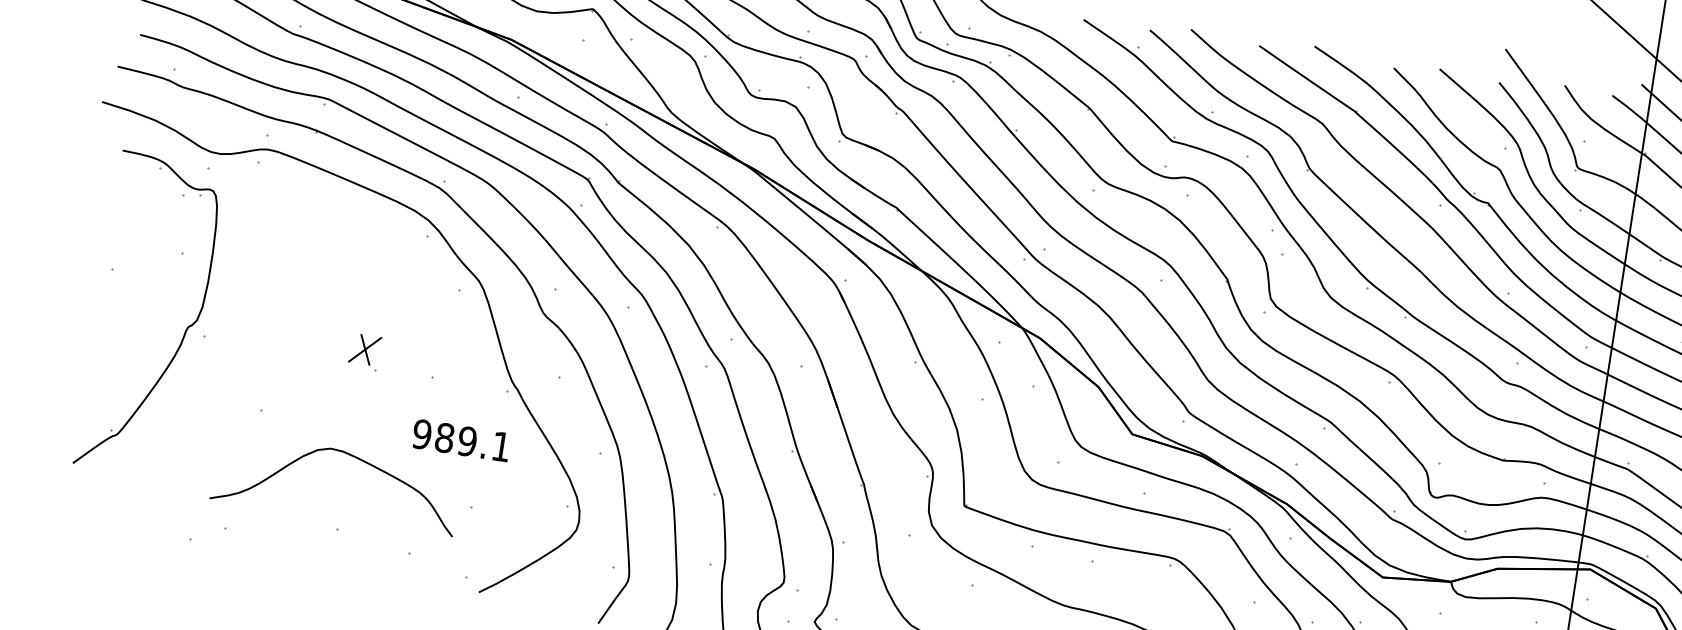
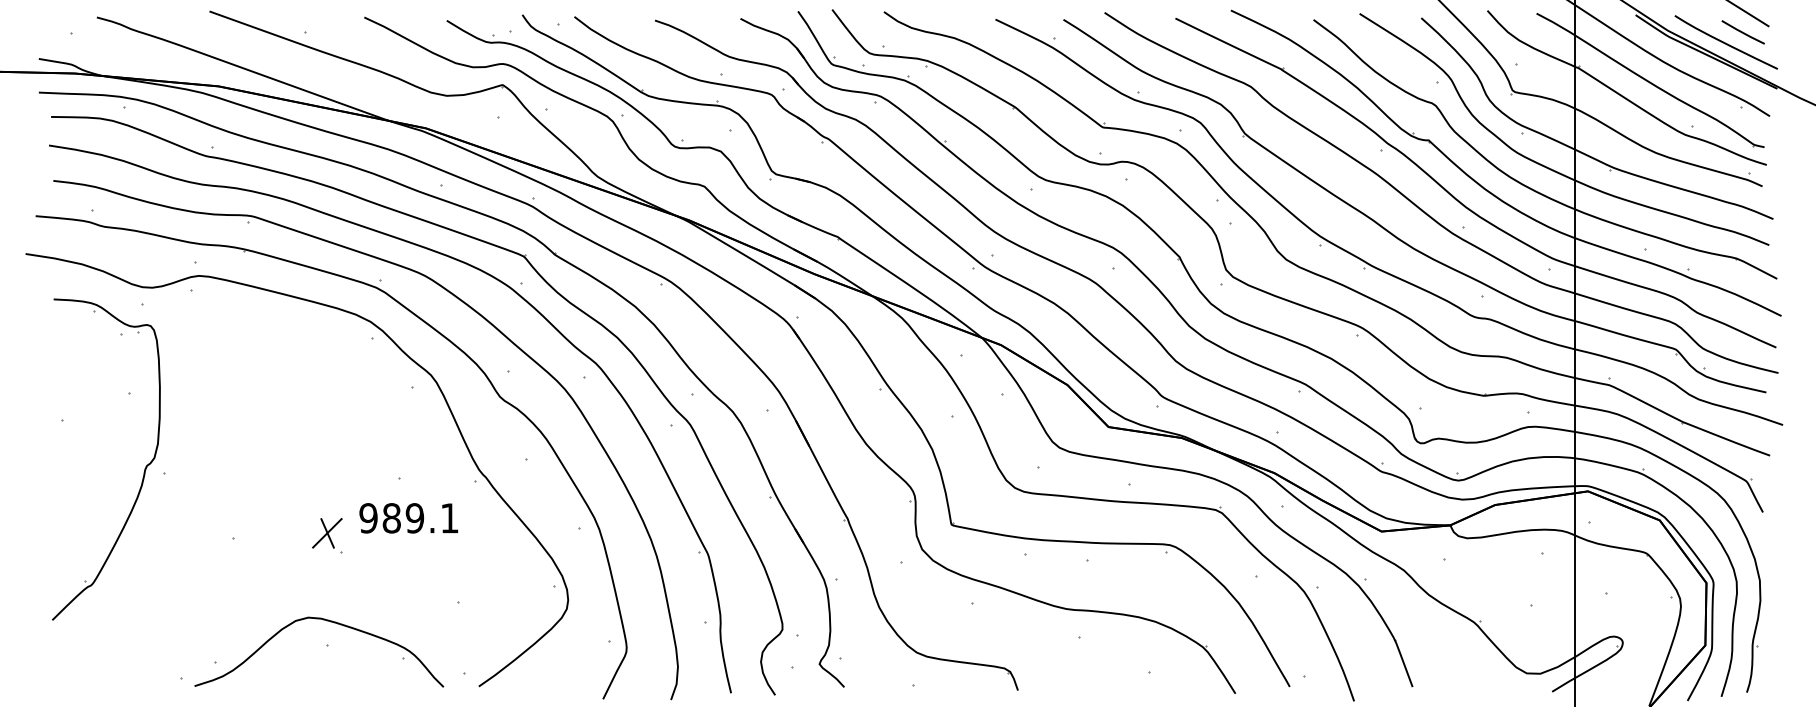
part: (364, 351) -> (327, 535), moved
text: (461, 440) -> (408, 518), moved
curve: (347, 455) -> (326, 621), moved

